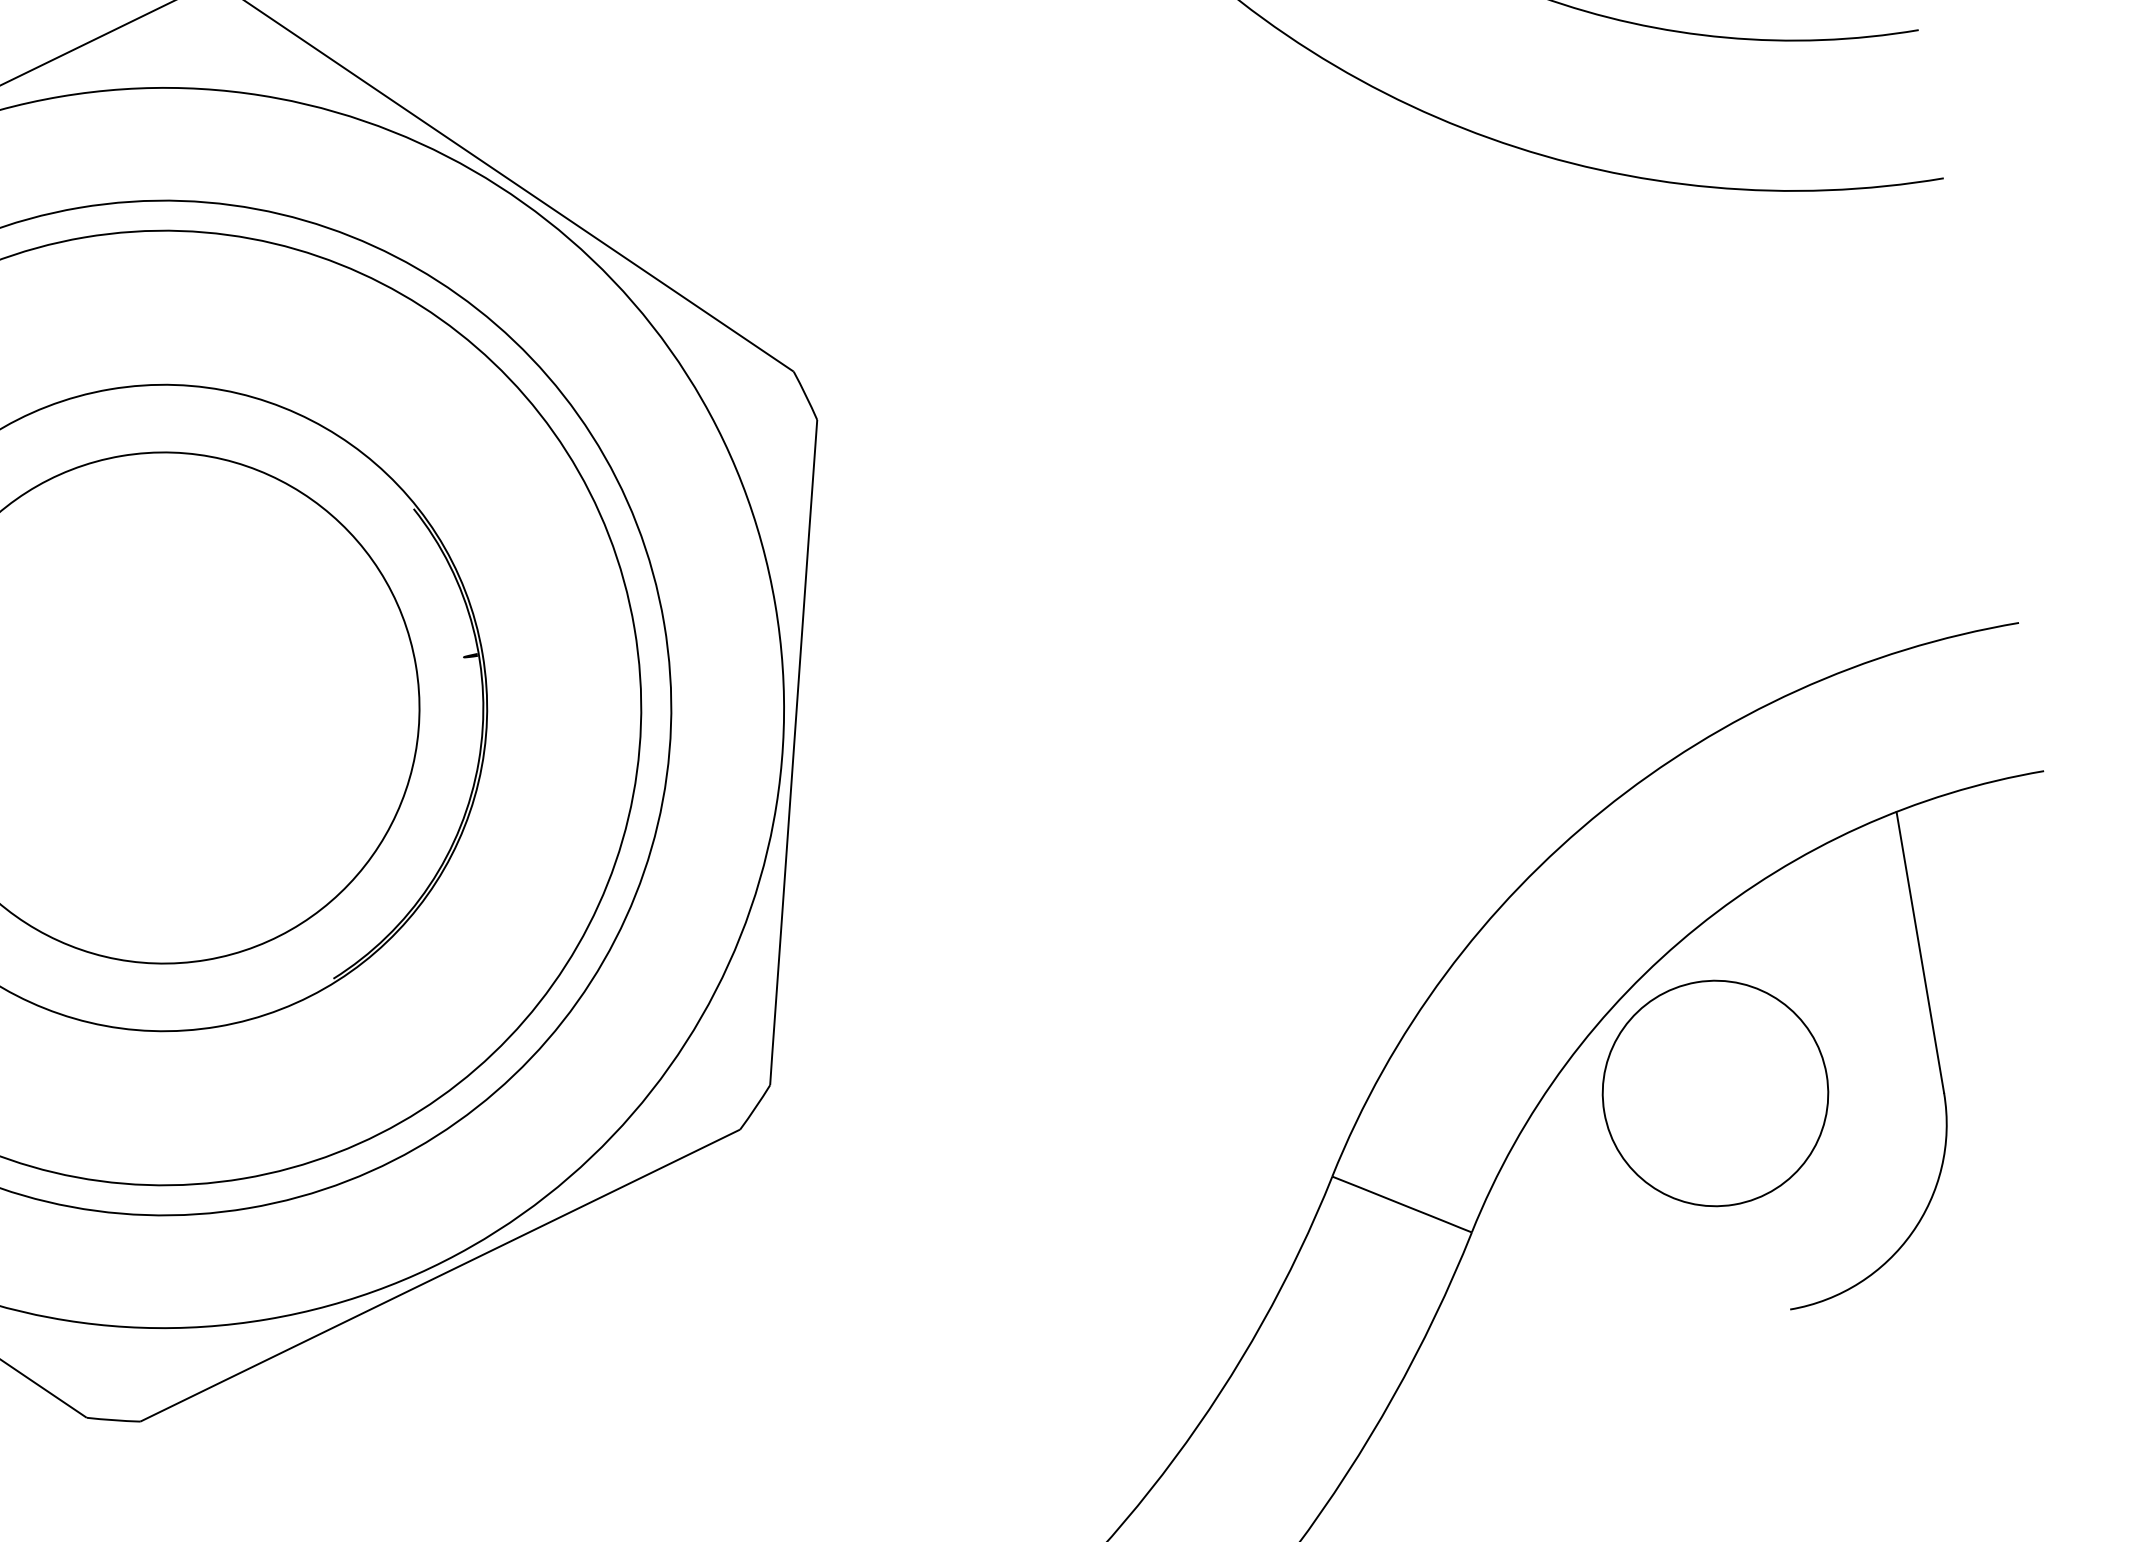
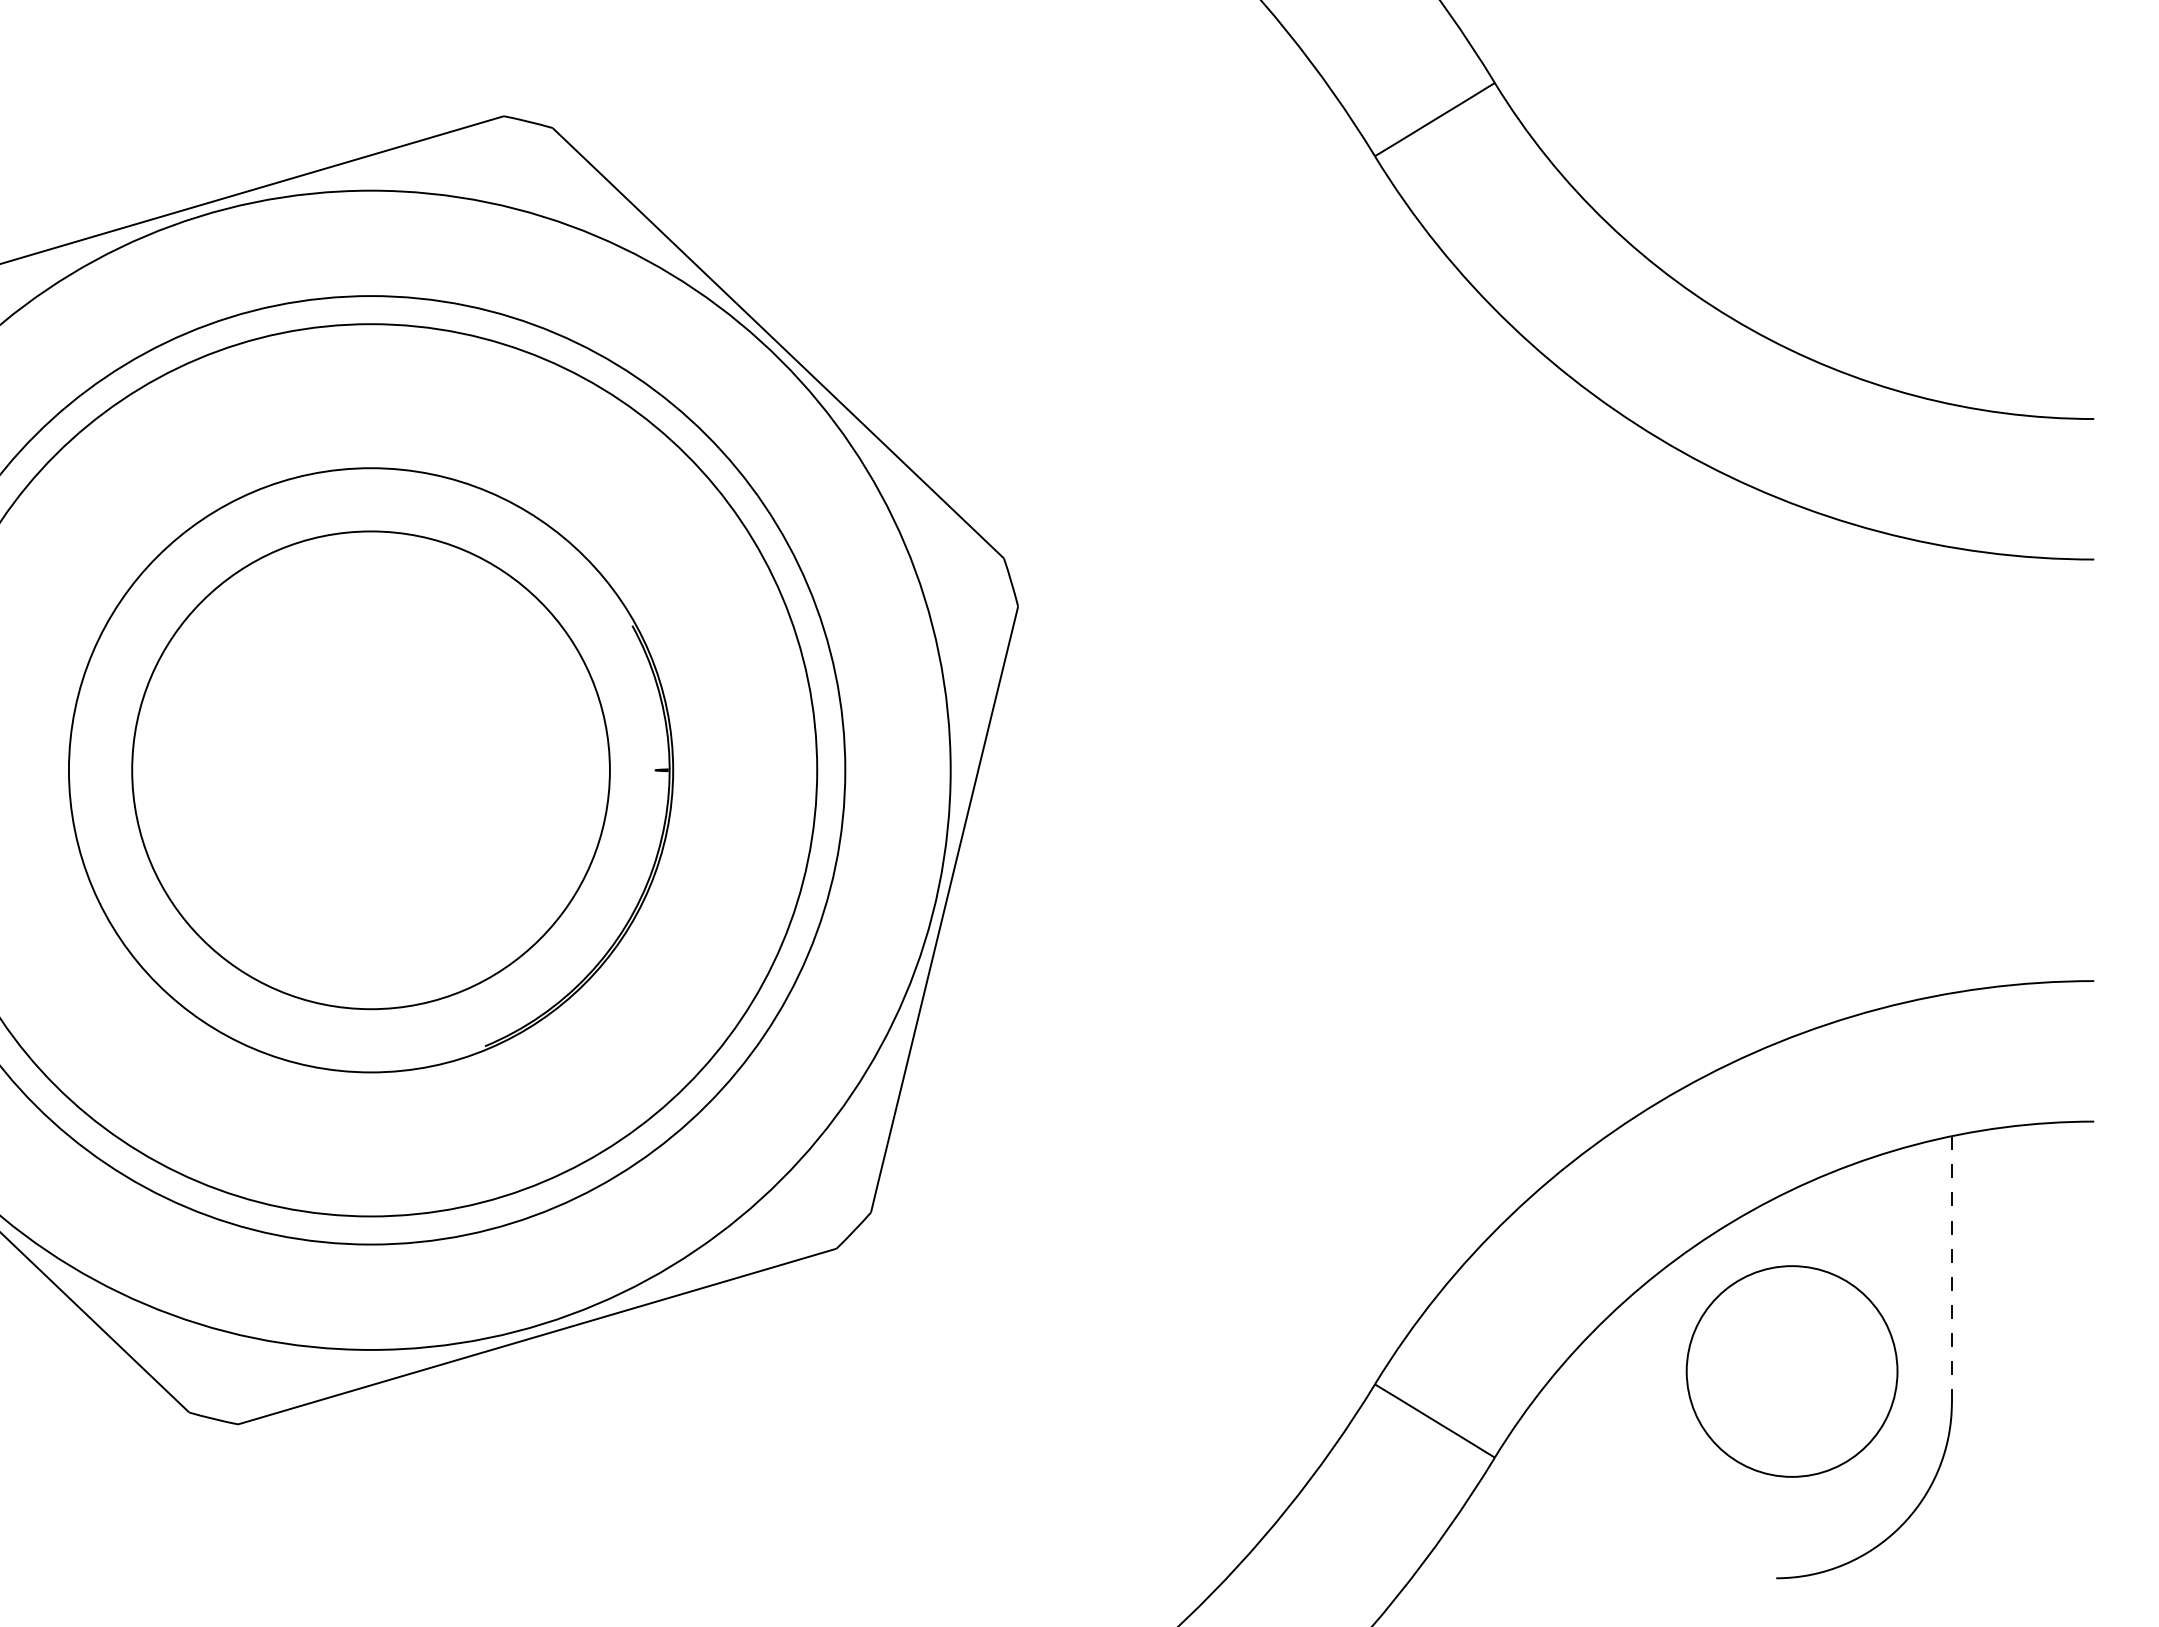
line: (1919, 952) -> (1951, 1269), solid -> dashed
circle: (1714, 1093) -> (1791, 1371), moved

